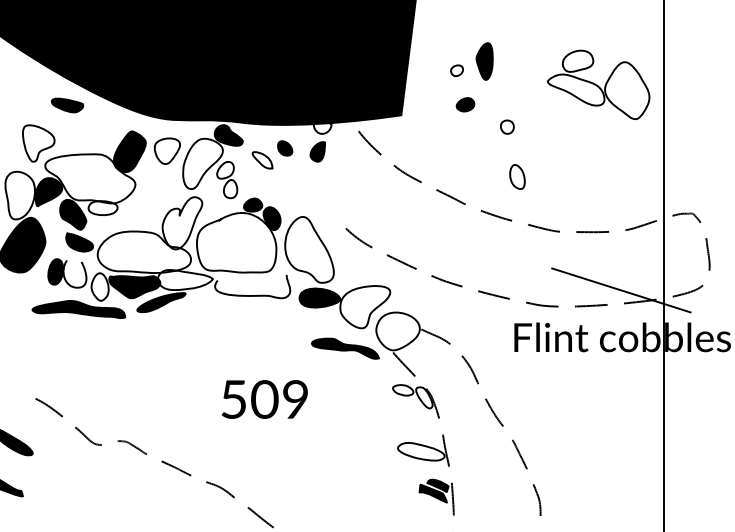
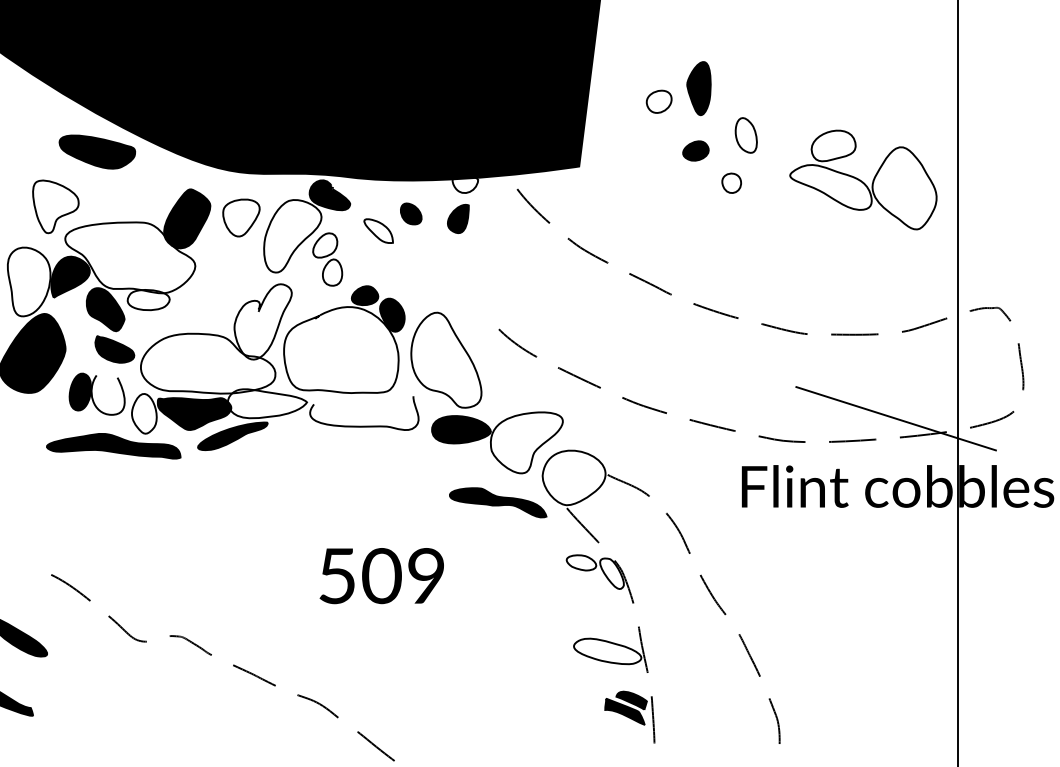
part: (456, 70) -> (658, 101), size x1.43
part: (598, 84) -> (863, 179), moved
part: (465, 104) -> (695, 150), moved
part: (67, 105) -> (97, 152), size x1.67
part: (517, 176) -> (746, 134), moved

